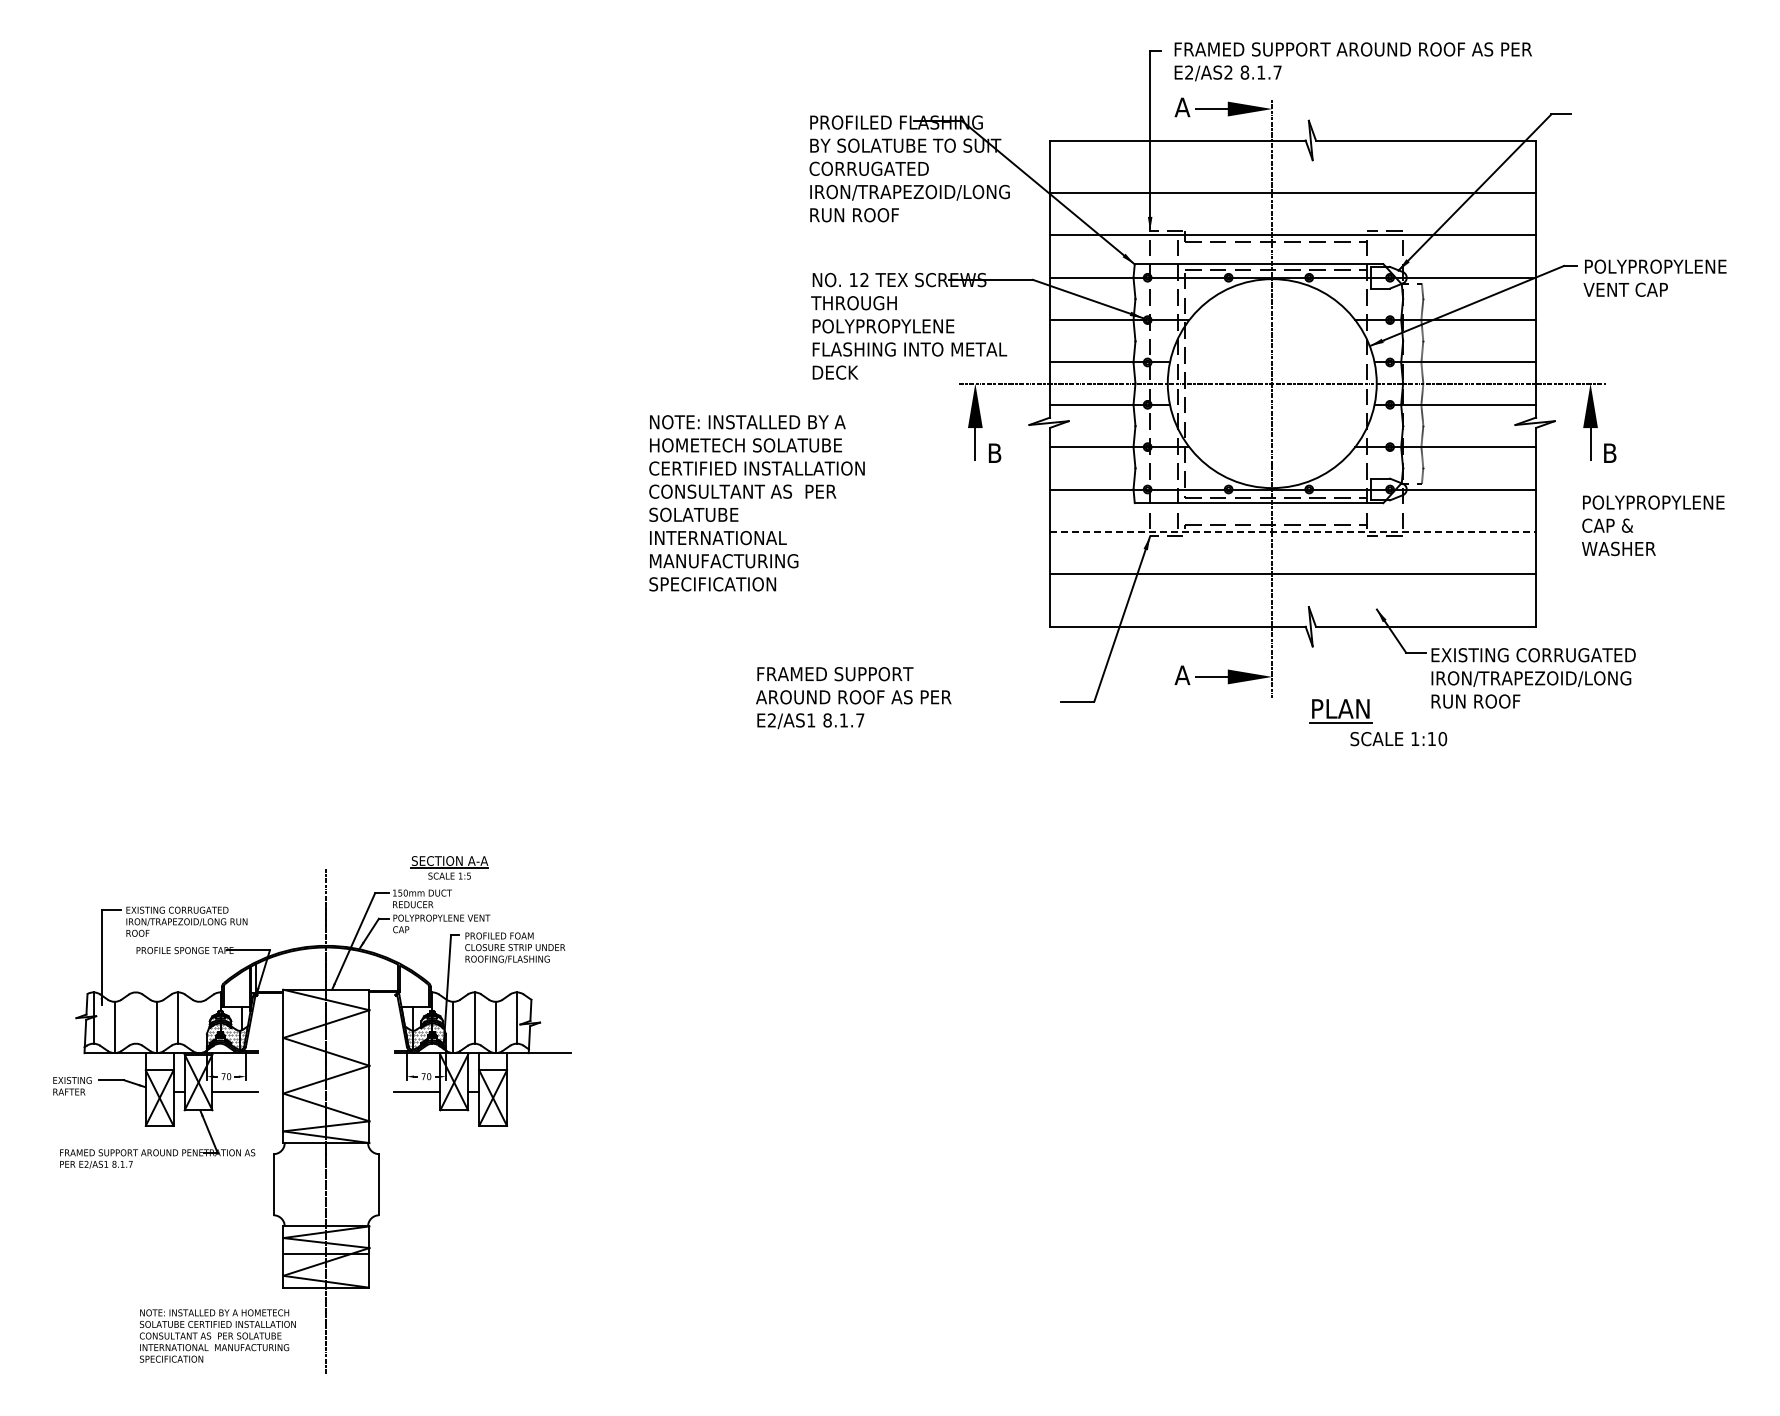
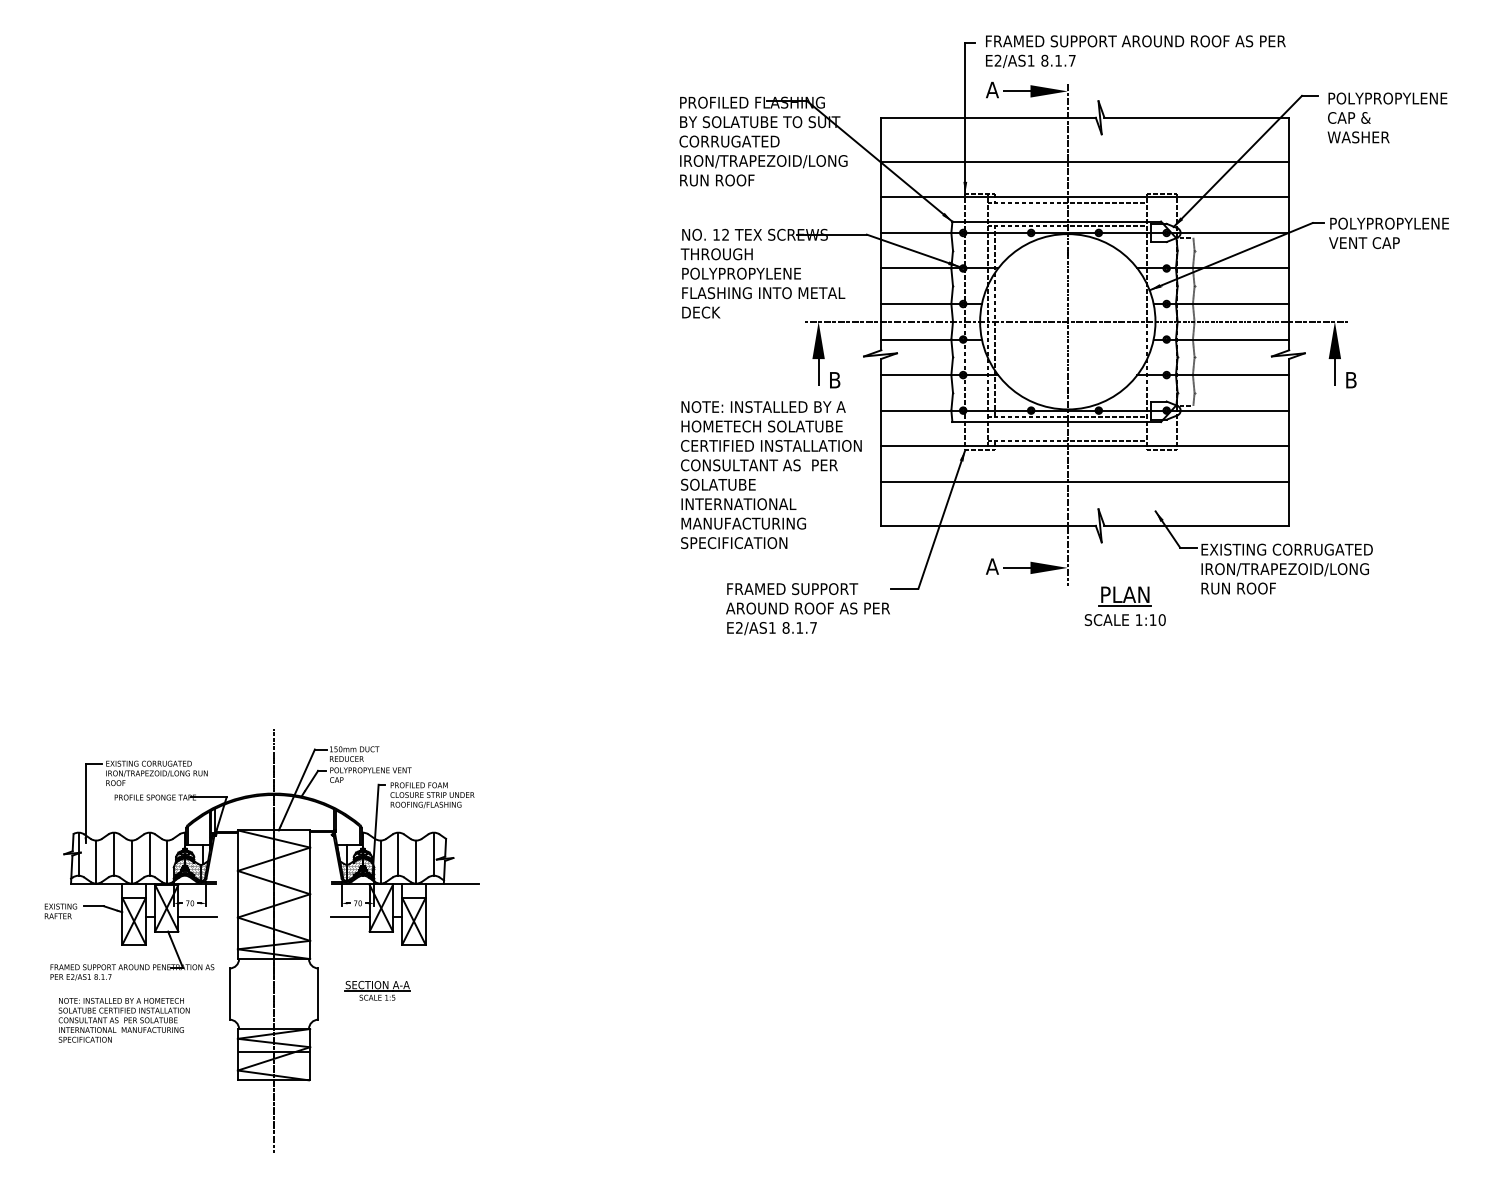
text: (1228, 72) -> (1031, 60), E2/AS2 -> E2/AS1
text: (756, 503) -> (770, 475), moved
text: (1653, 525) -> (1387, 117), moved
line: (1293, 531) -> (1085, 445), dashed -> solid
text: (853, 698) -> (807, 609), moved
text: (1398, 739) -> (1125, 620), moved
part: (449, 867) -> (377, 990), moved
line: (135, 1017) -> (113, 853), added
line: (199, 1027) -> (167, 862), added
text: (217, 1335) -> (123, 1019), moved

